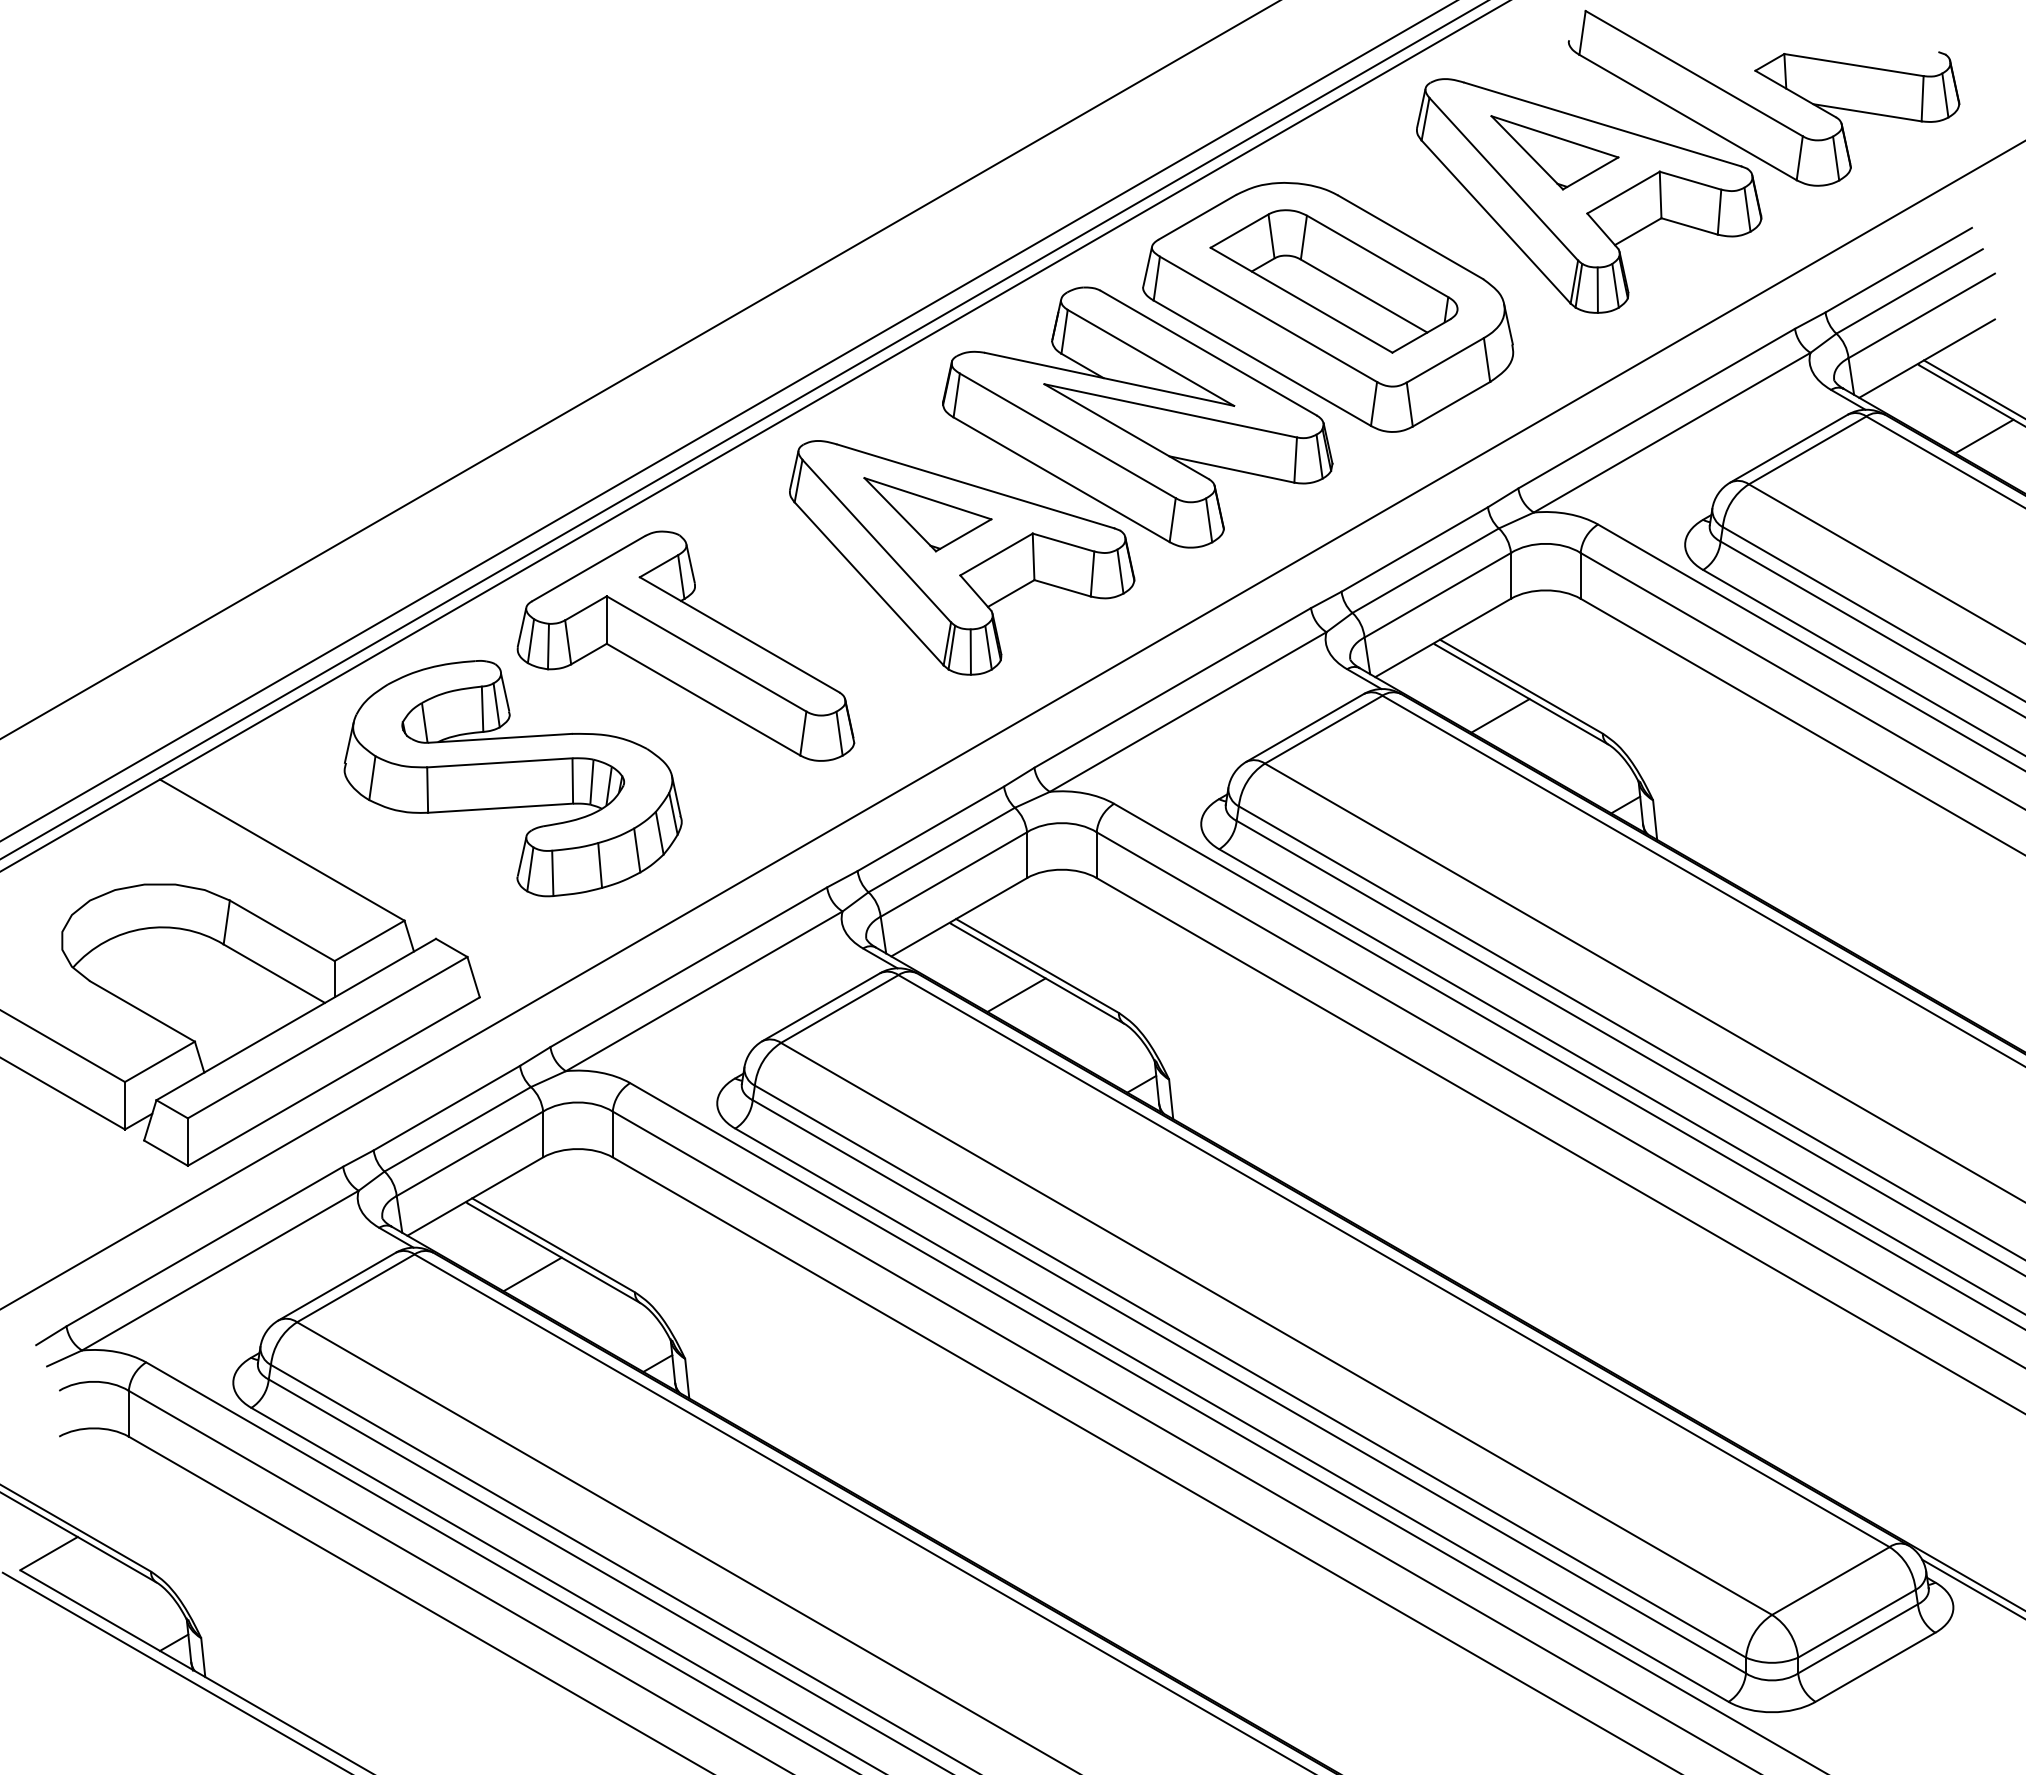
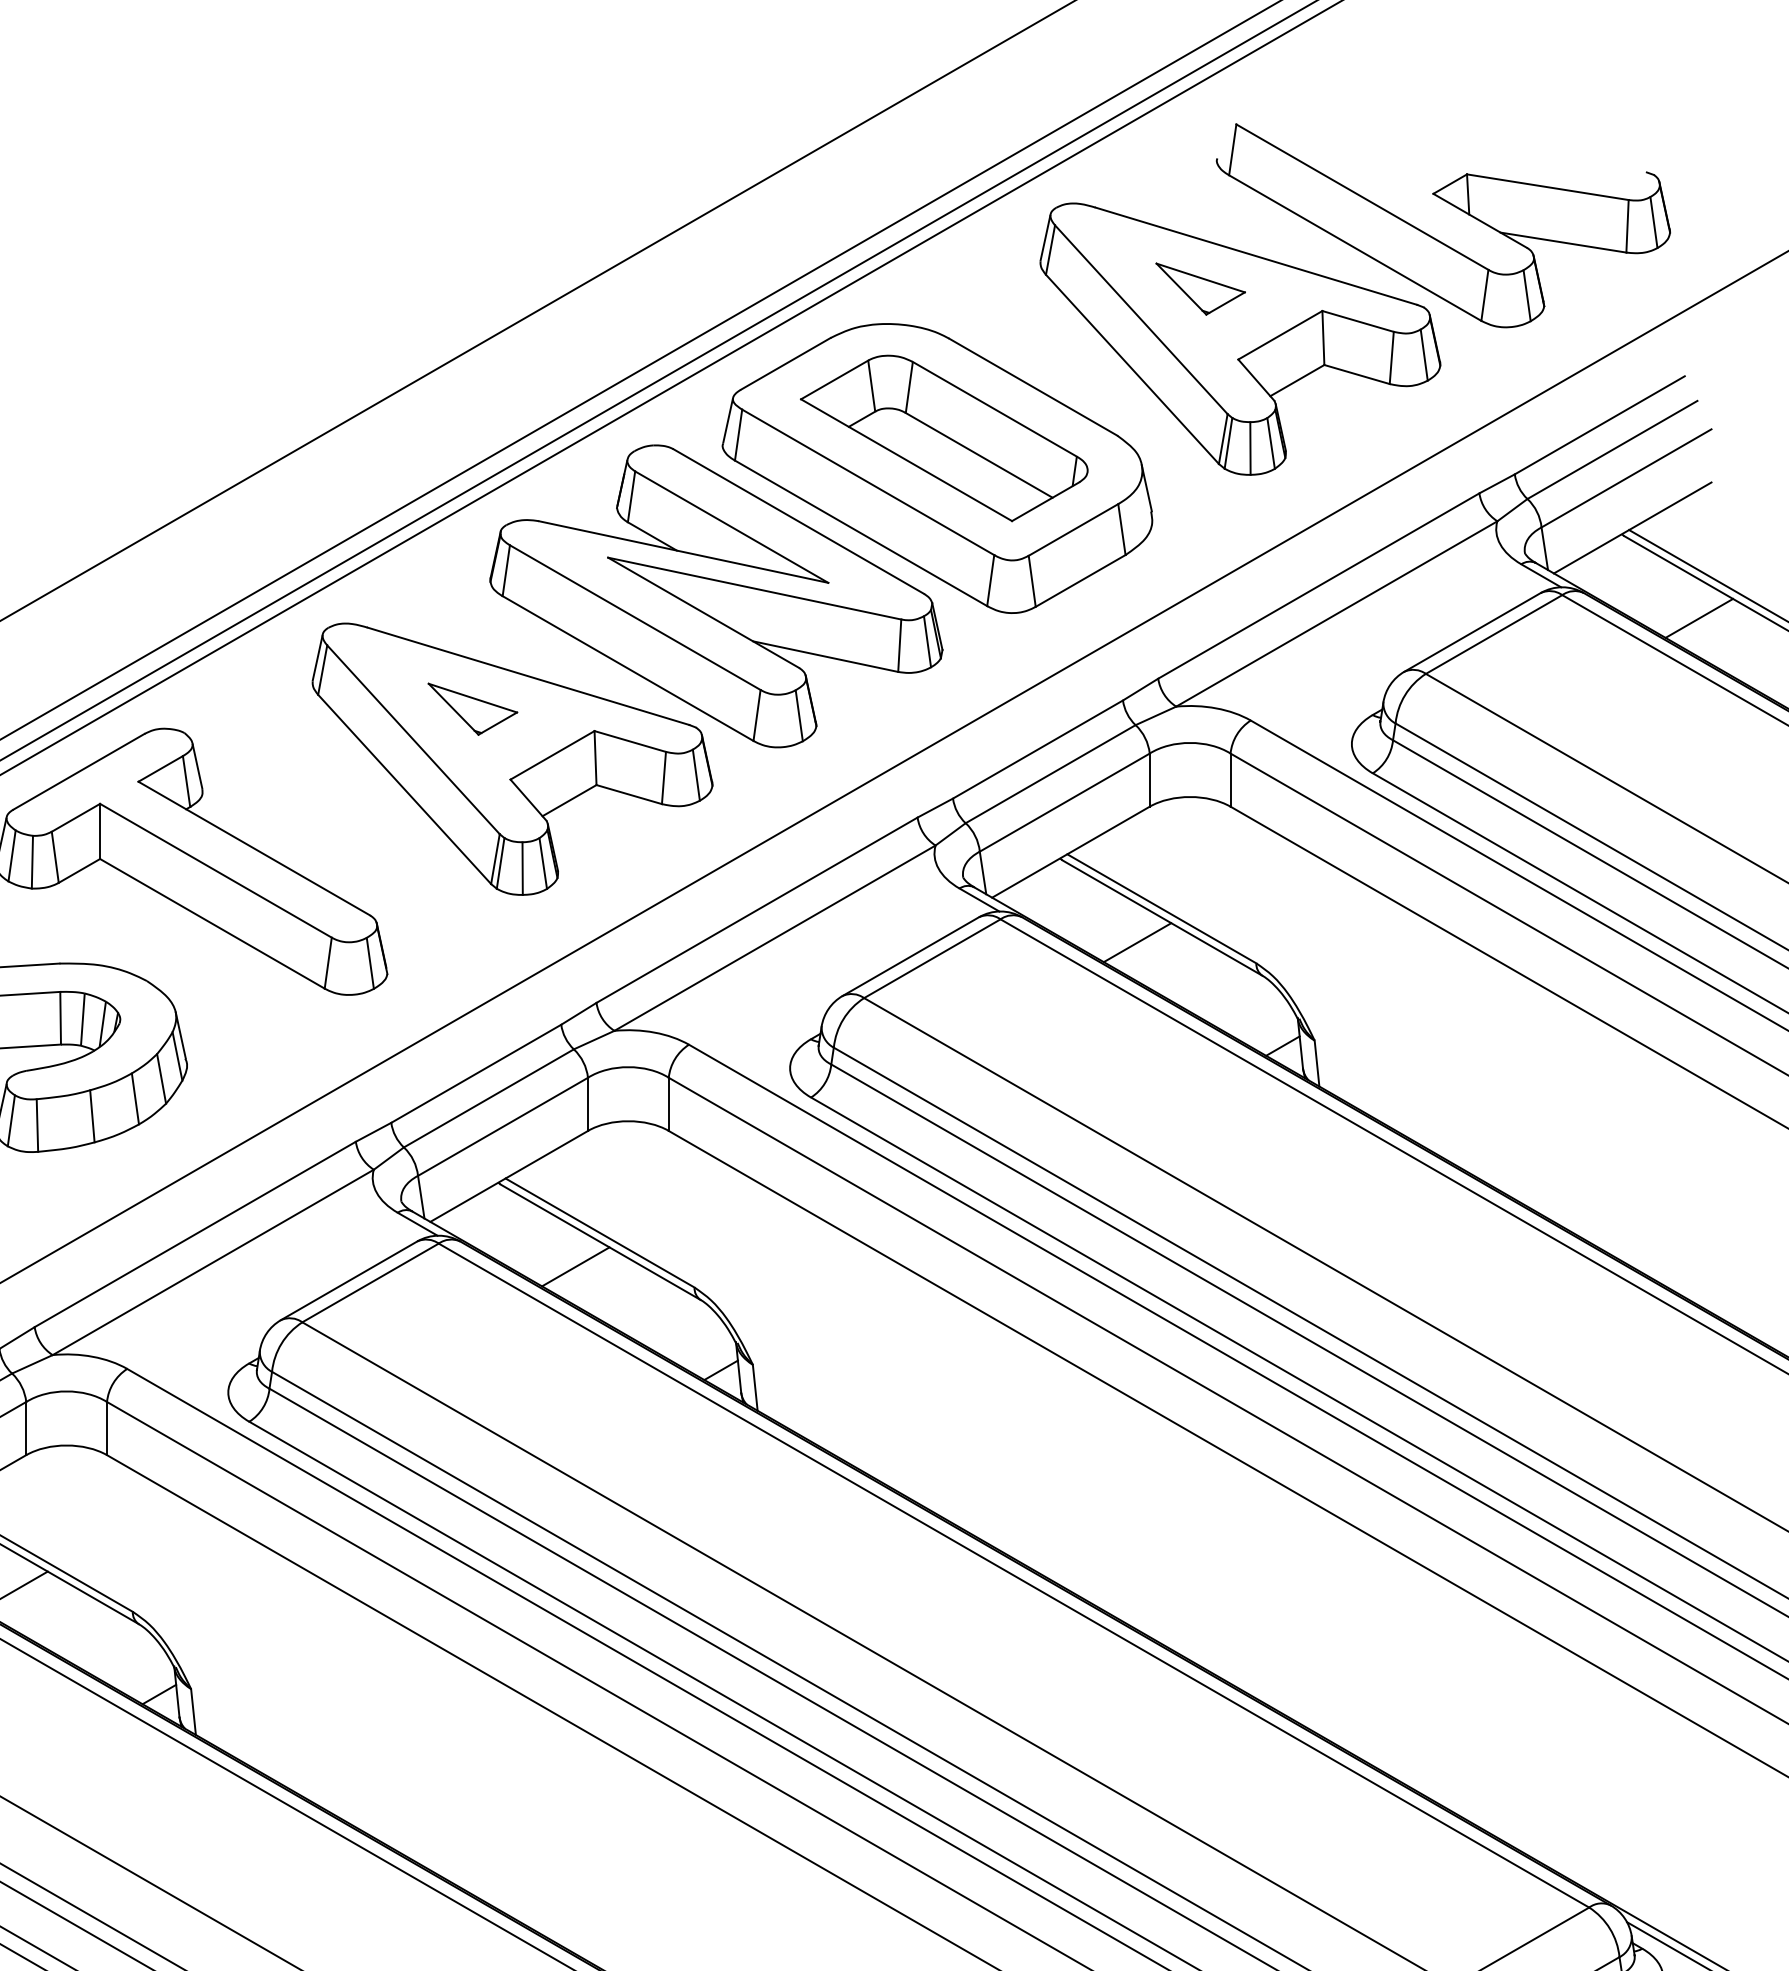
part: (1554, 152) -> (1200, 288), size x0.6
part: (927, 514) -> (472, 708), size x0.6

